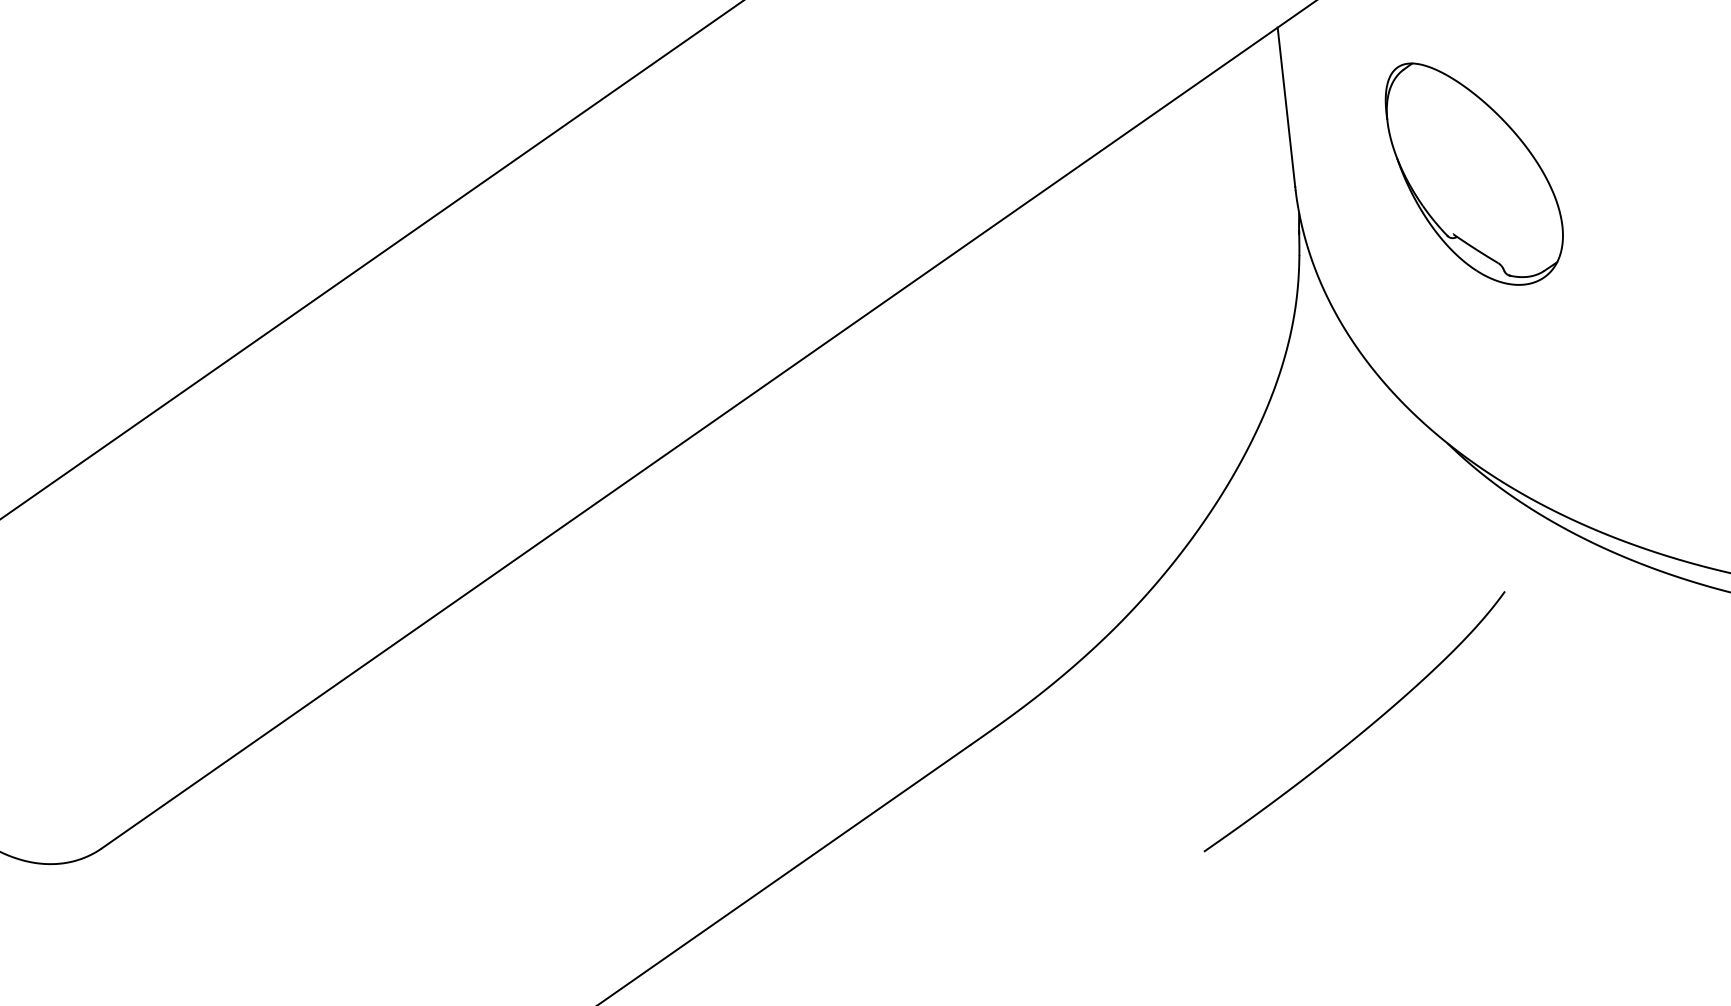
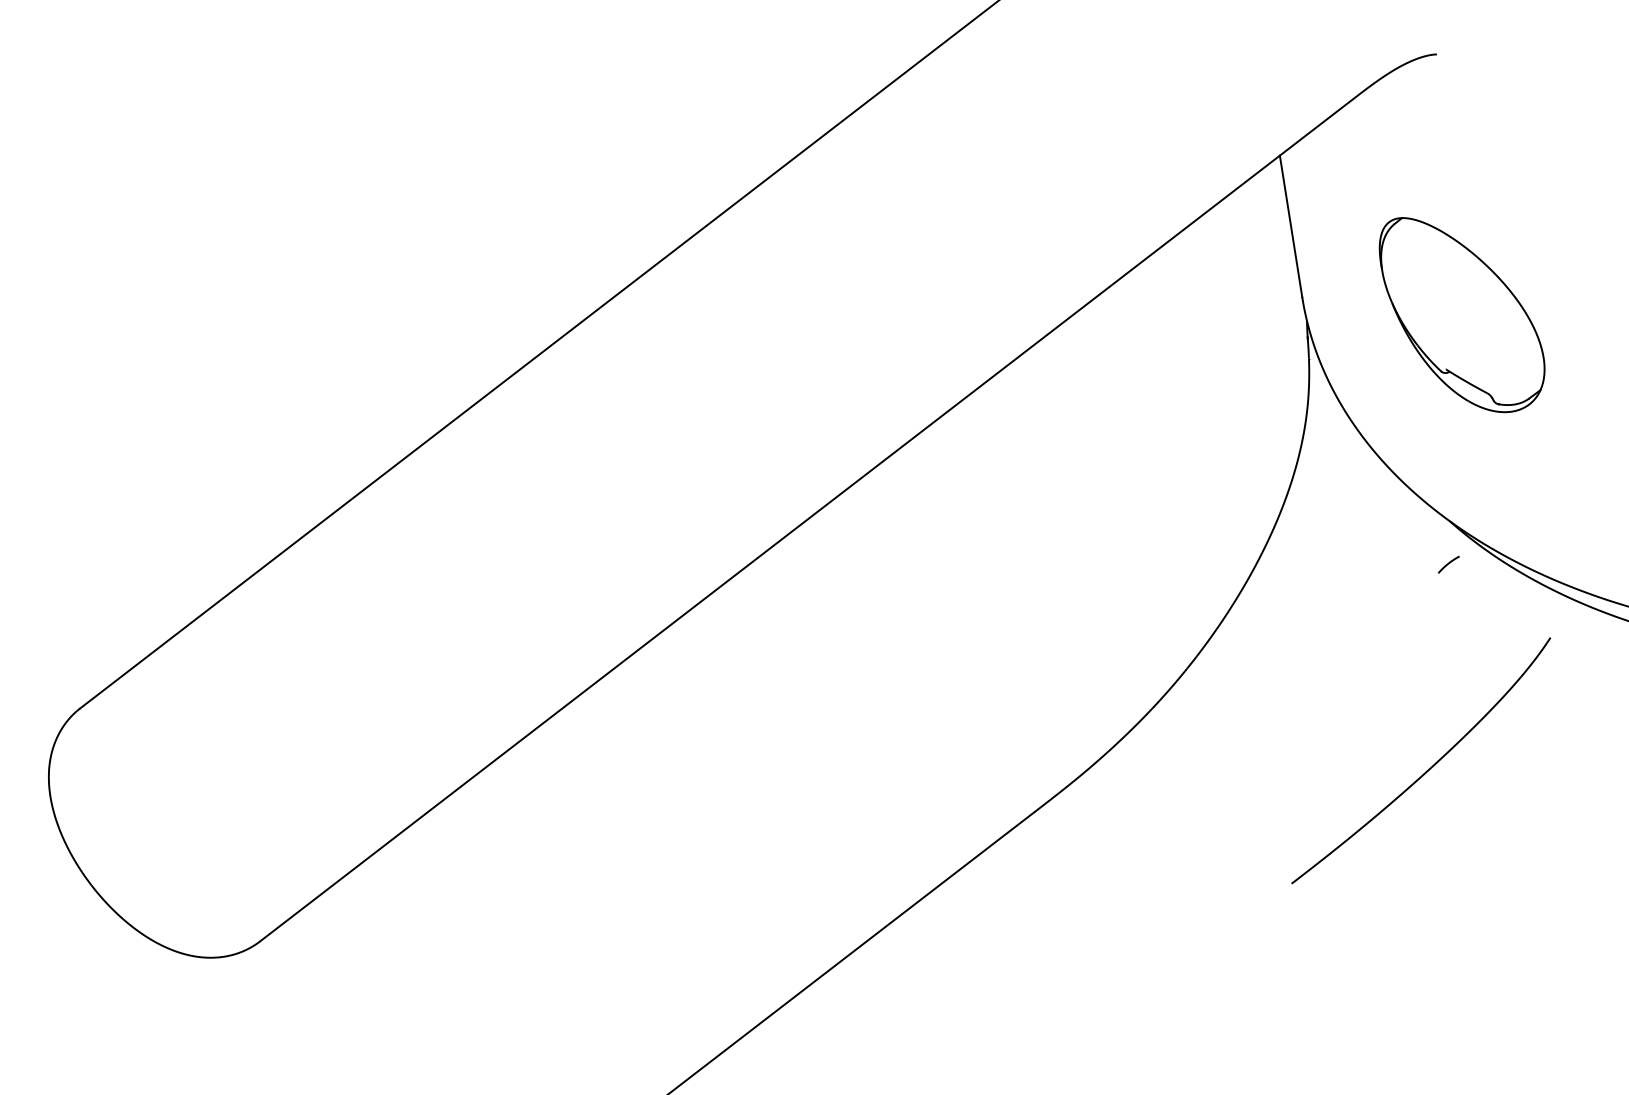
part: (1473, 174) -> (1461, 315), moved
line: (1443, 491) -> (1448, 564), added
part: (1362, 730) -> (1428, 768), moved

